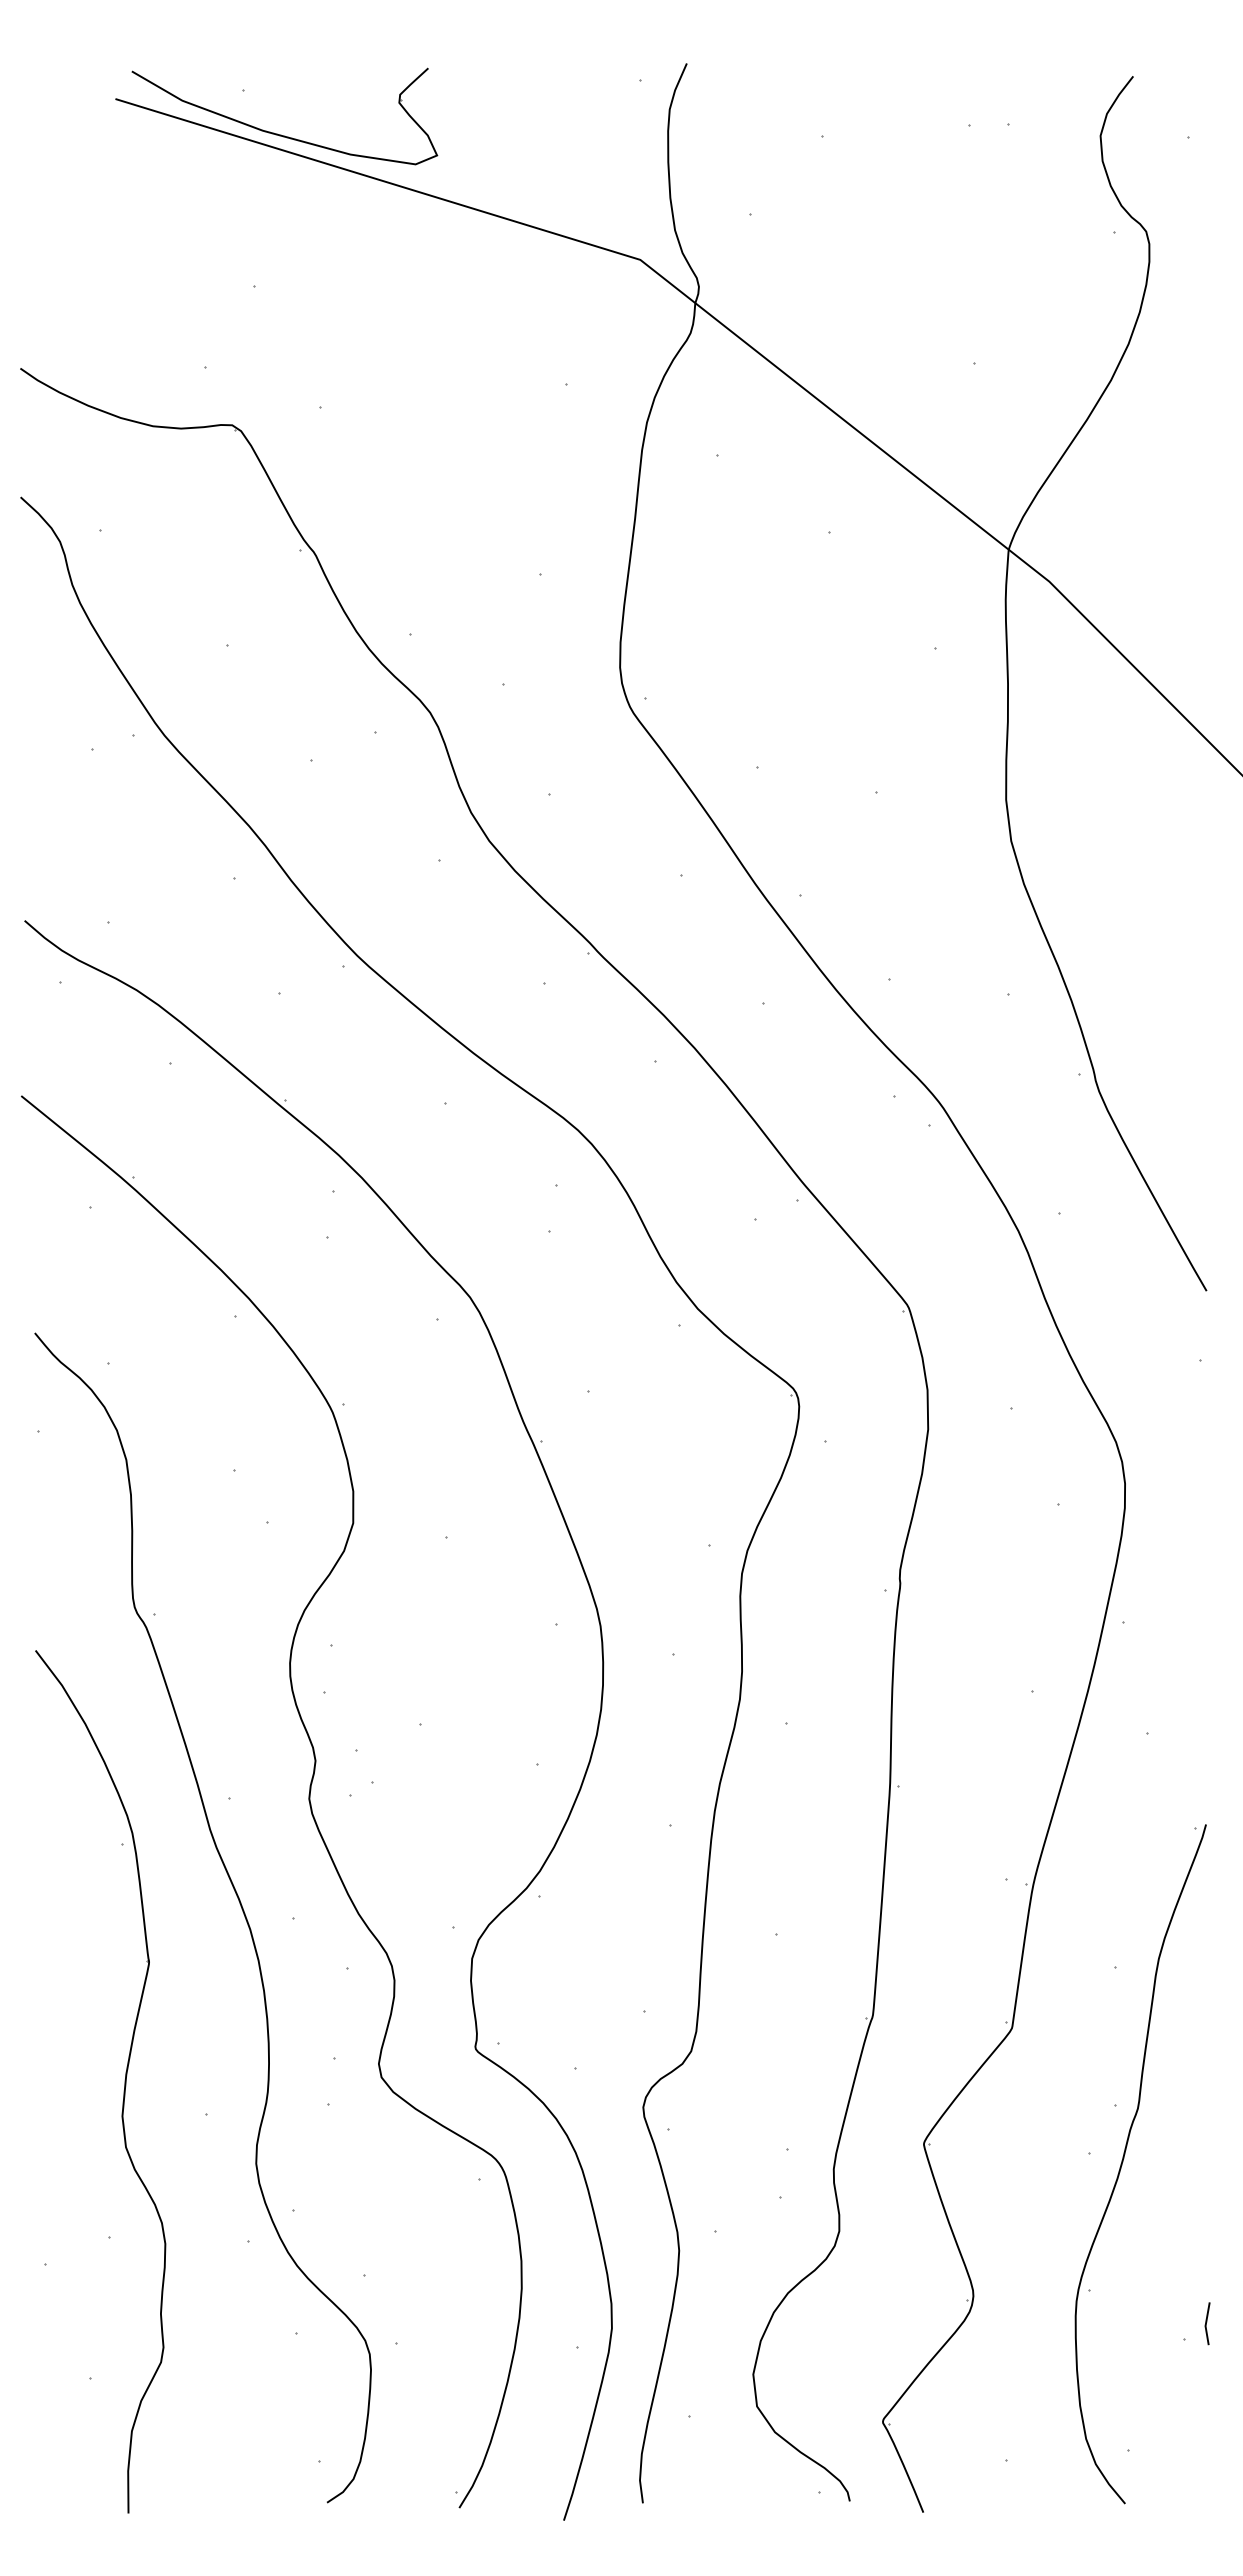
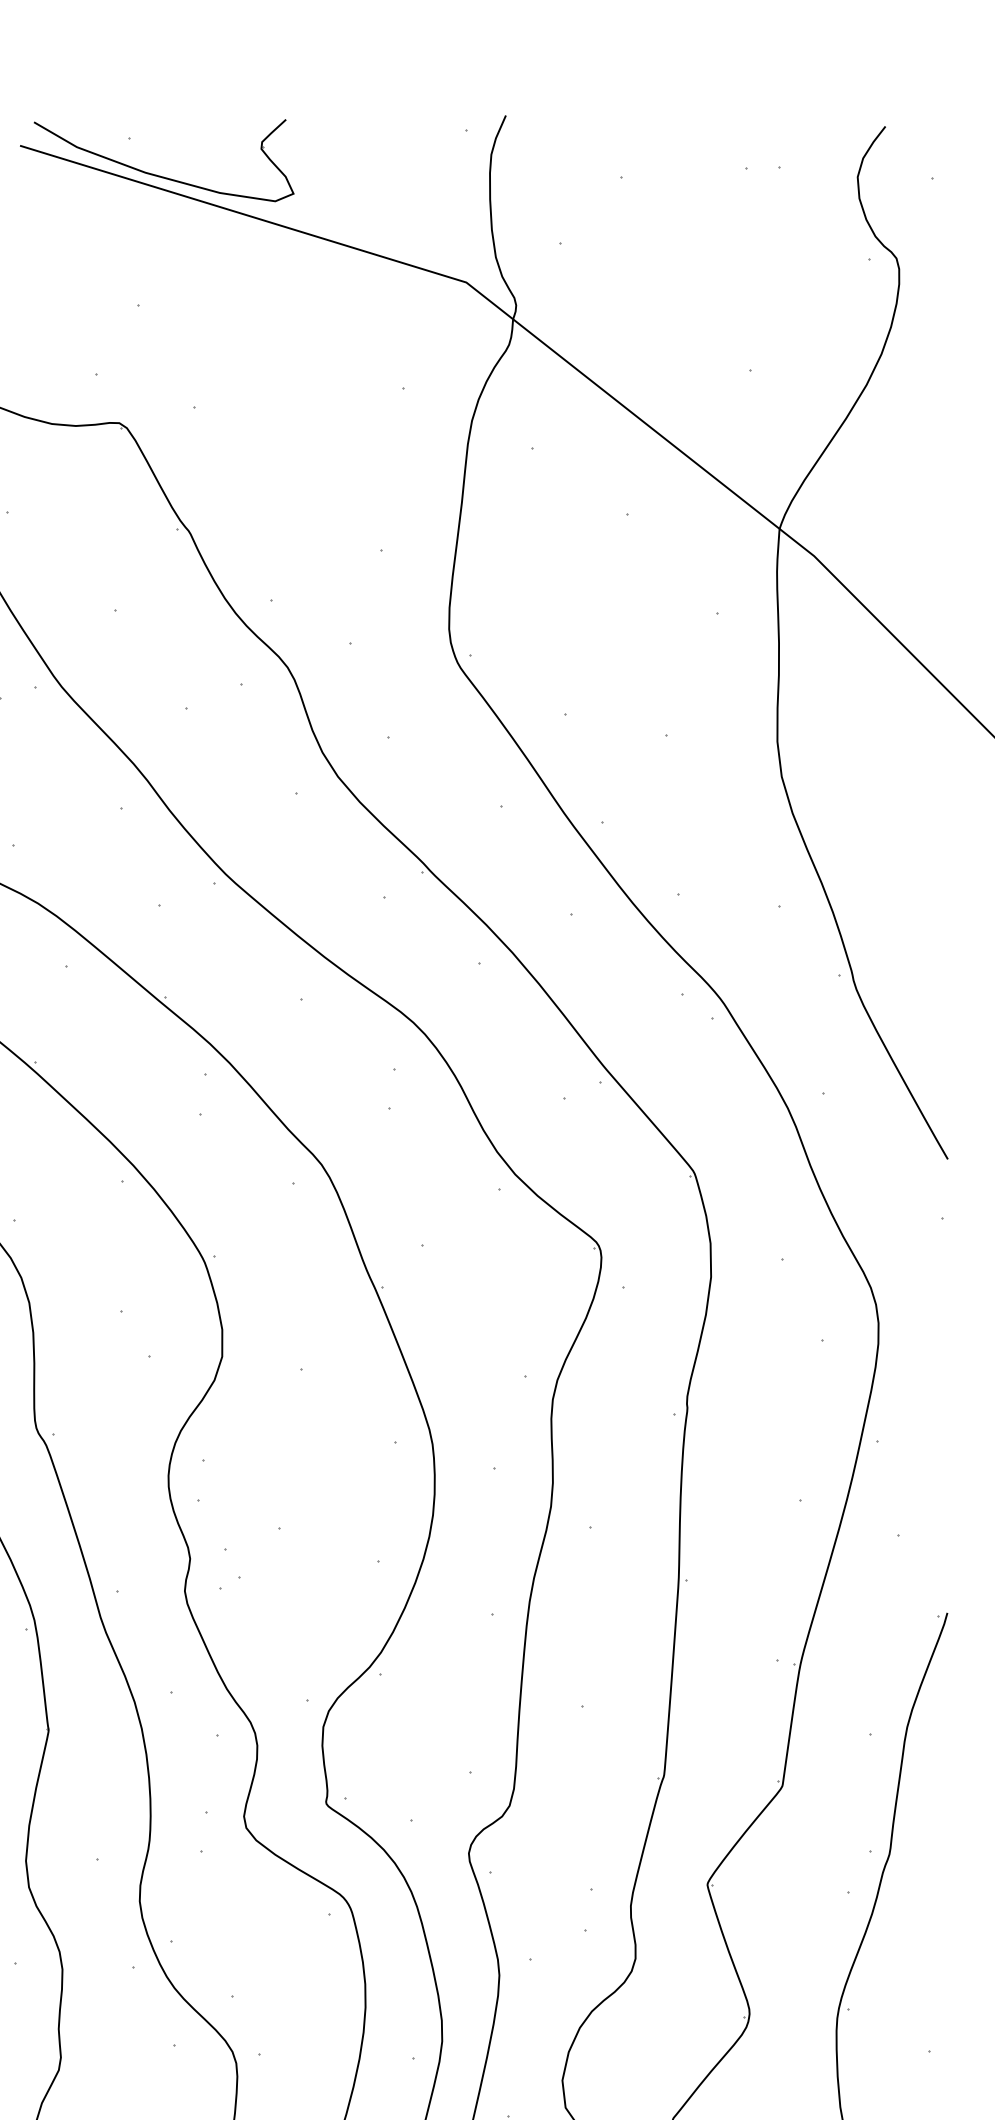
line: (1207, 2322) -> (948, 2036), removed

